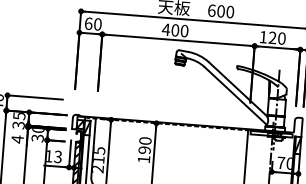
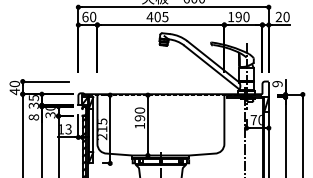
text: (184, 30) -> (165, 16), 400 -> 405
text: (272, 38) -> (238, 17), 120 -> 190
text: (17, 139) -> (33, 117), 4 -> 8

